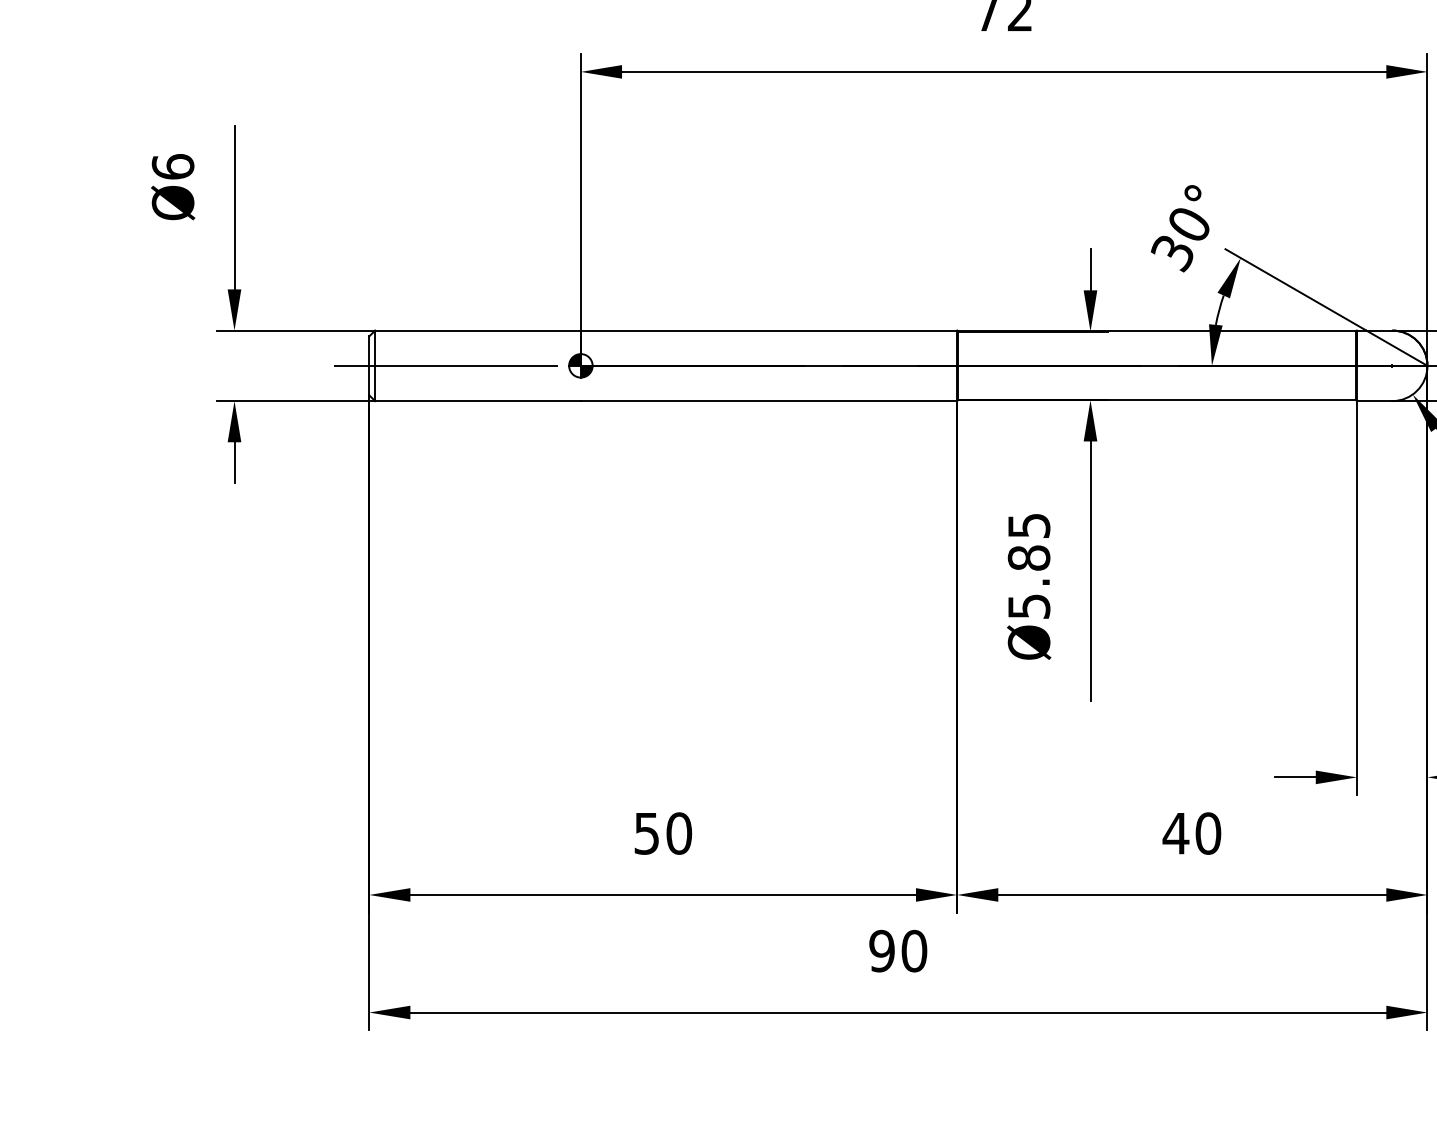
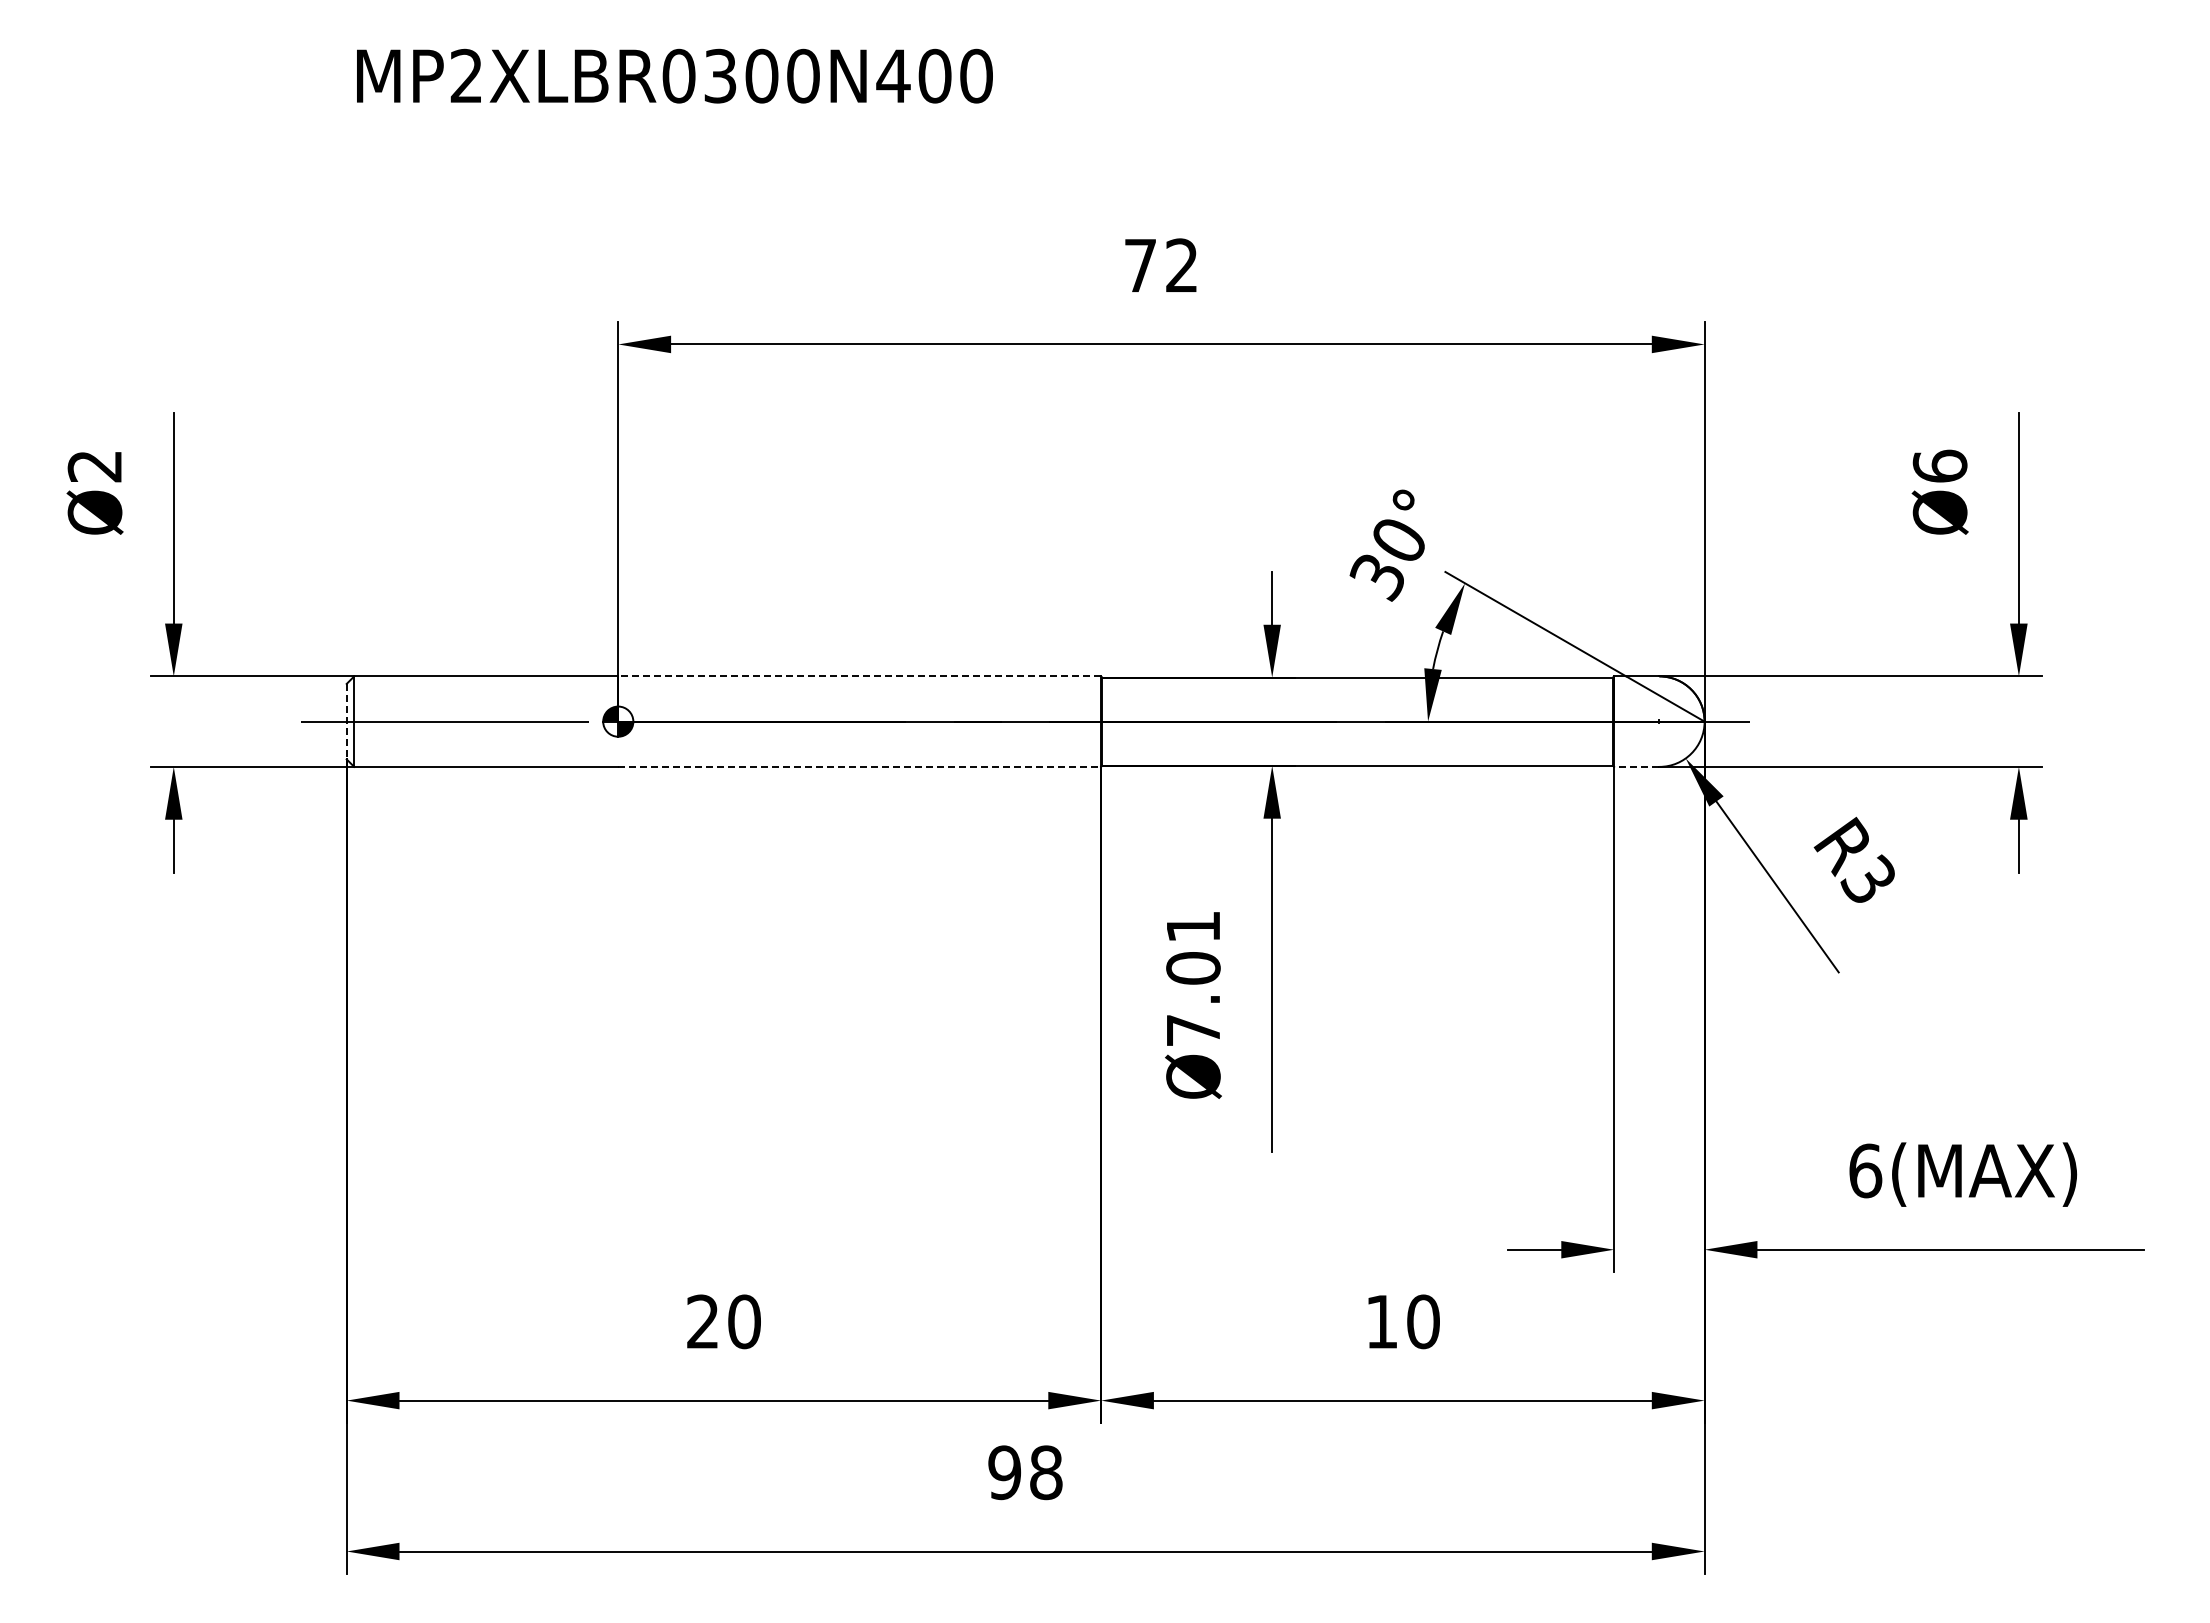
text: (172, 166) -> (94, 465), Ø6 -> Ø2
line: (768, 330) -> (859, 676), solid -> dashed
line: (369, 365) -> (346, 721), solid -> dashed
line: (769, 400) -> (860, 766), solid -> dashed
line: (1374, 400) -> (1636, 766), solid -> dashed
text: (1029, 566) -> (1193, 978), Ø5.85 -> Ø7.01
text: (646, 833) -> (702, 1321), 50 -> 20
text: (1175, 833) -> (1381, 1321), 40 -> 10
text: (914, 950) -> (1046, 1472), 90 -> 98

